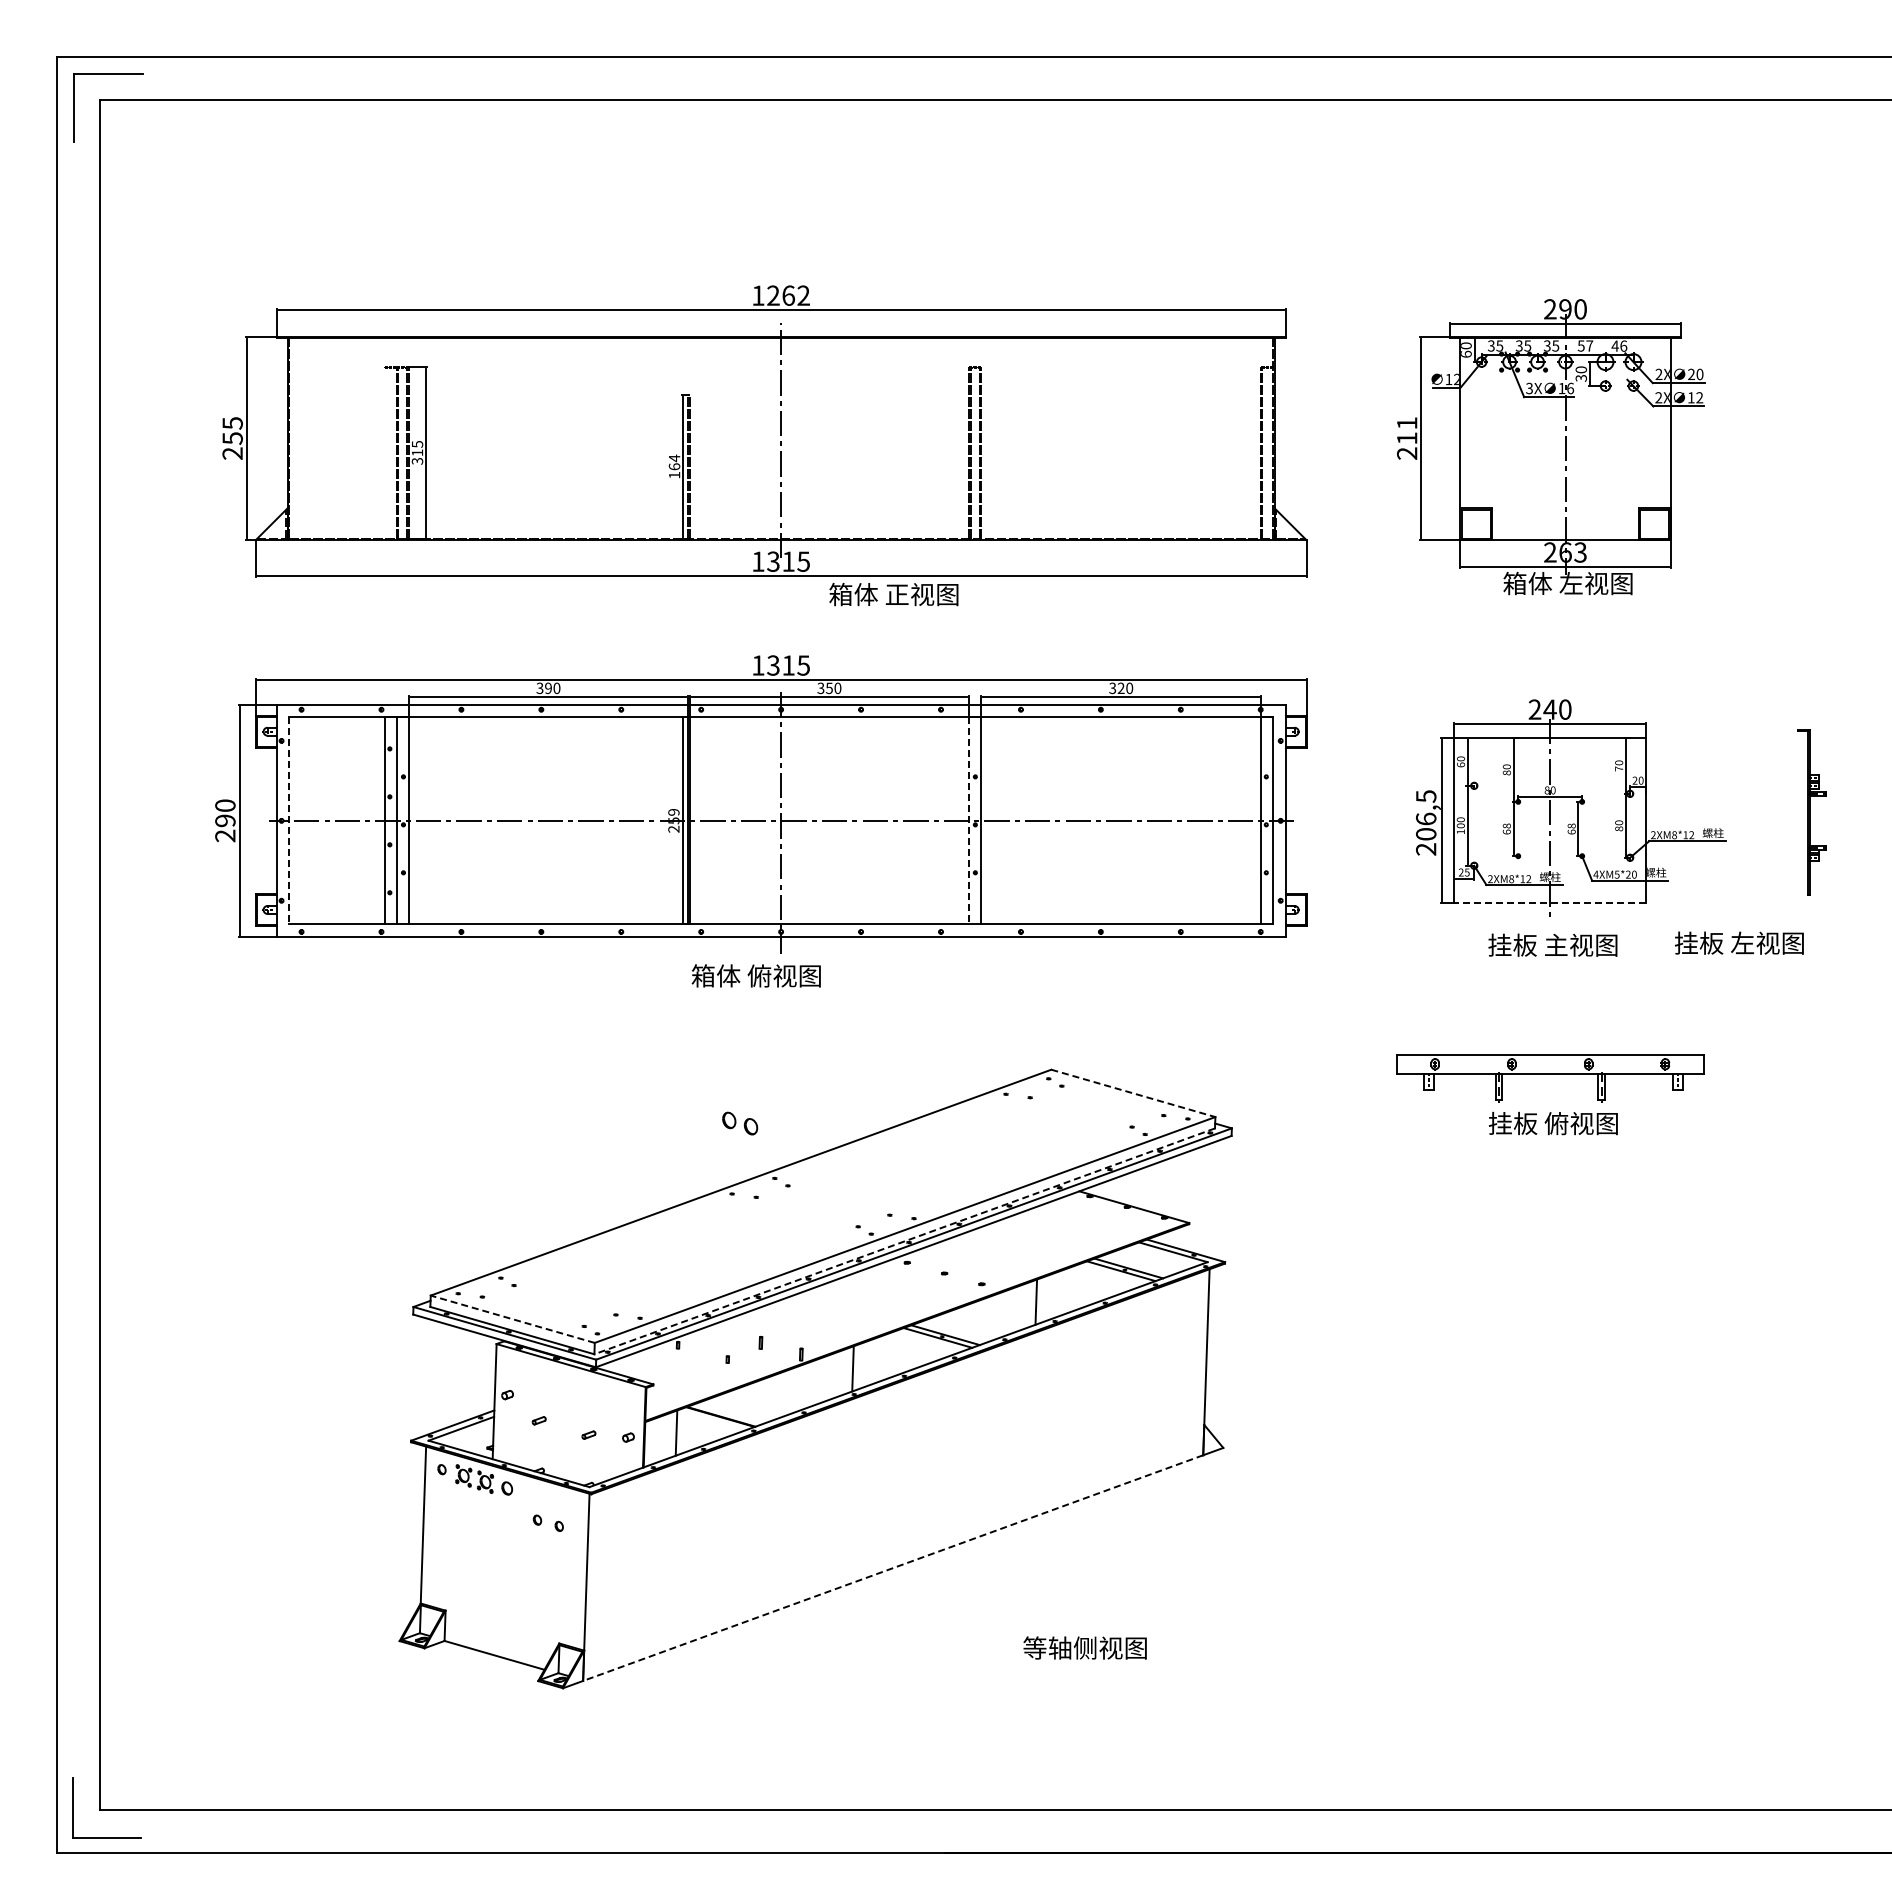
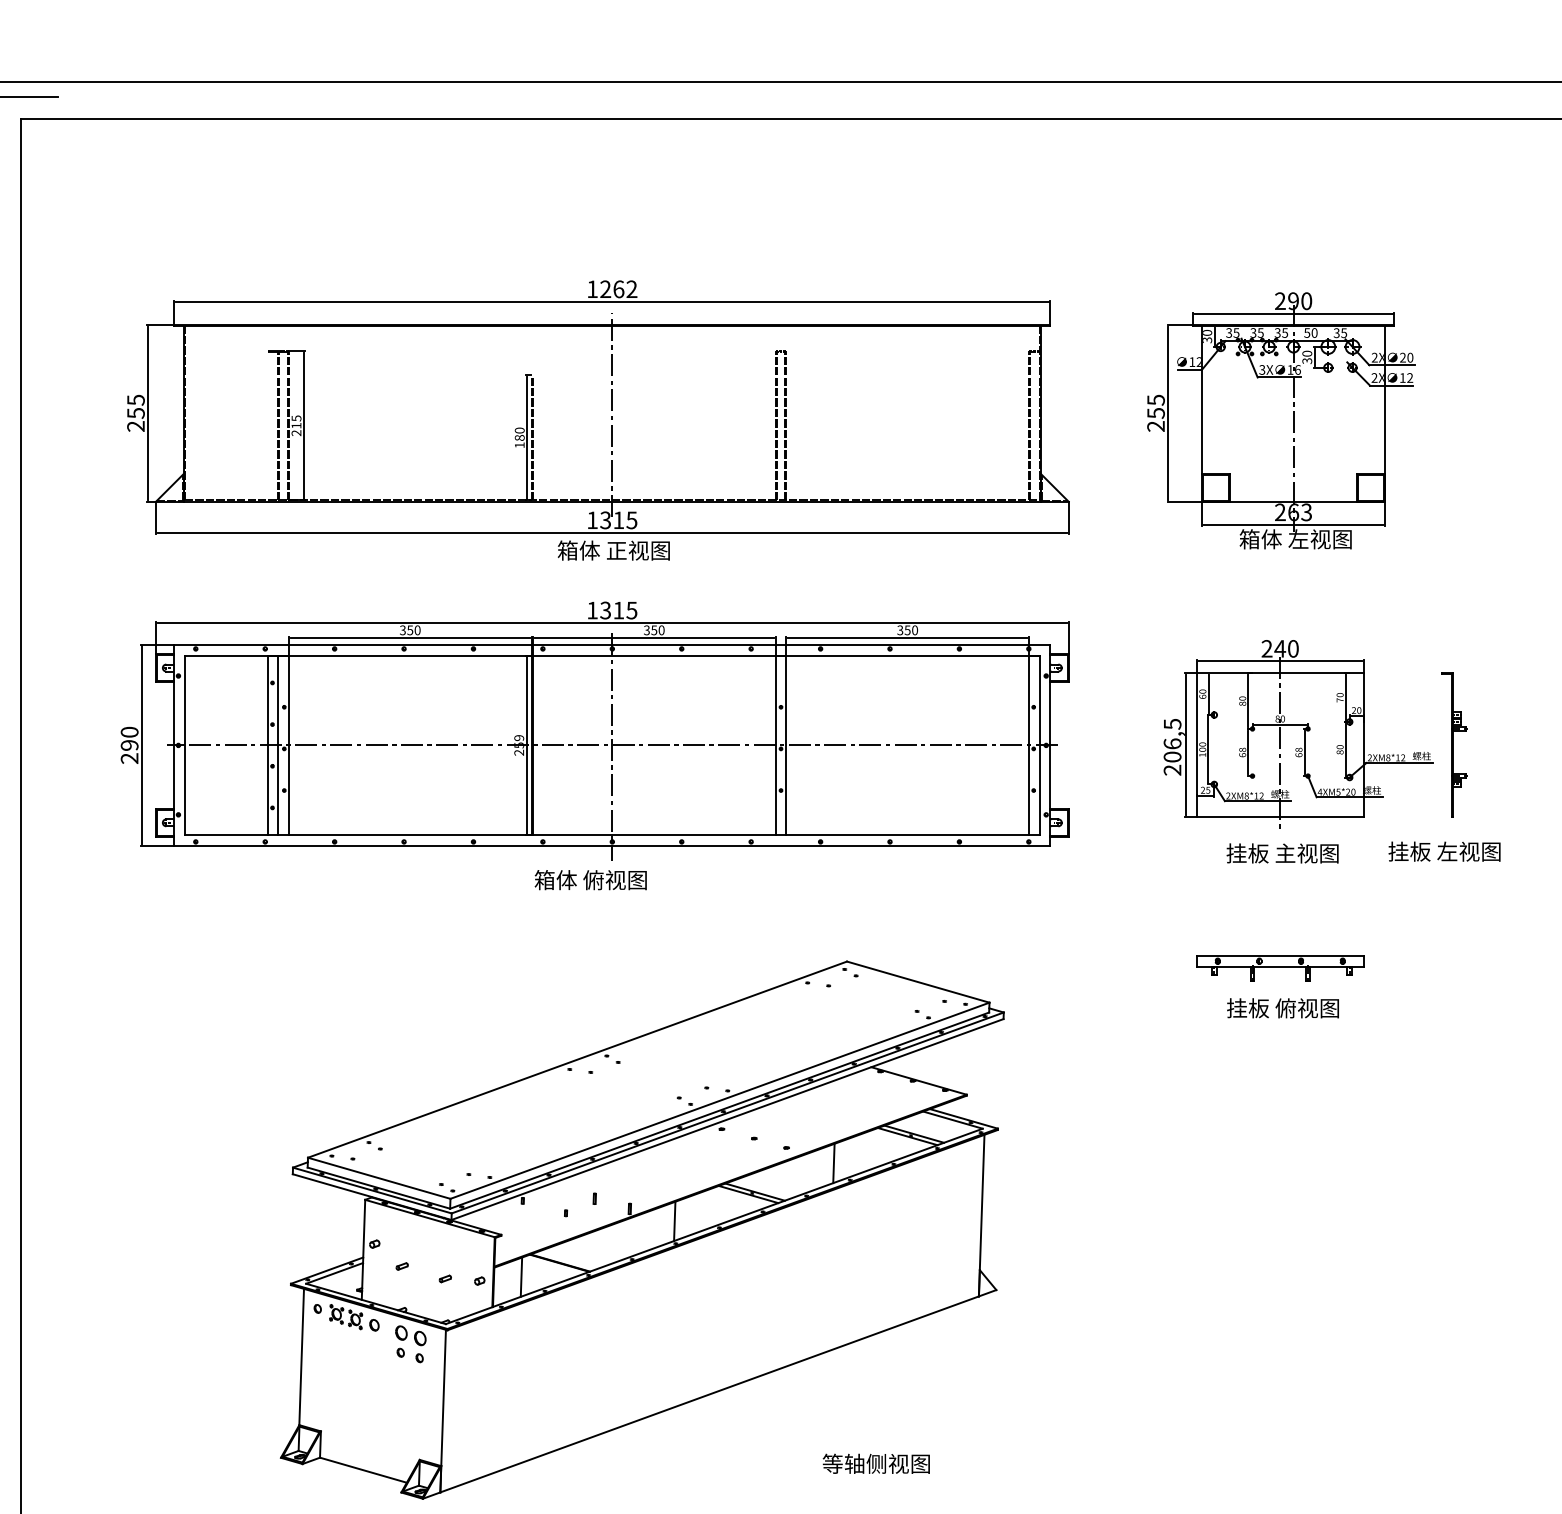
text: (1589, 345) -> (1314, 332), 57 -> 50
text: (1619, 345) -> (1340, 332), 46 -> 35
text: (1466, 353) -> (1207, 339), 60 -> 30
text: (1407, 430) -> (1156, 406), 211 -> 255
text: (417, 460) -> (296, 432), 315 -> 215
text: (674, 462) -> (519, 434), 164 -> 180
text: (893, 594) -> (613, 550), moved
text: (548, 687) -> (410, 629), 390 -> 350
text: (1120, 688) -> (907, 630), 320 -> 350
part: (1811, 812) -> (1454, 745), moved
line: (289, 820) -> (185, 745), dashed -> solid
line: (969, 820) -> (775, 745), dashed -> solid
line: (1550, 902) -> (1280, 816), dashed -> solid
part: (1549, 1077) -> (1279, 968), size x0.62
line: (1133, 1093) -> (918, 982), dashed -> solid
part: (740, 1123) -> (411, 1335), moved
line: (904, 1241) -> (719, 1110), dashed -> solid
line: (512, 1319) -> (379, 1178), dashed -> solid
line: (893, 1568) -> (709, 1394), dashed -> solid

